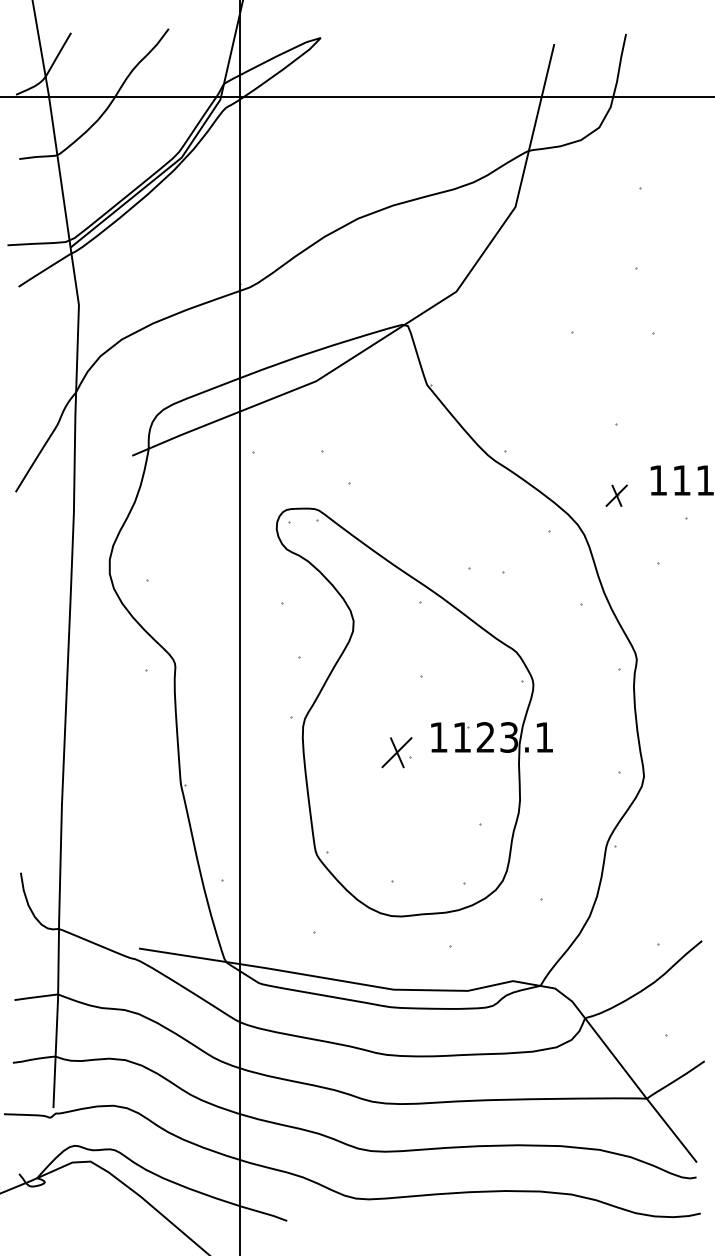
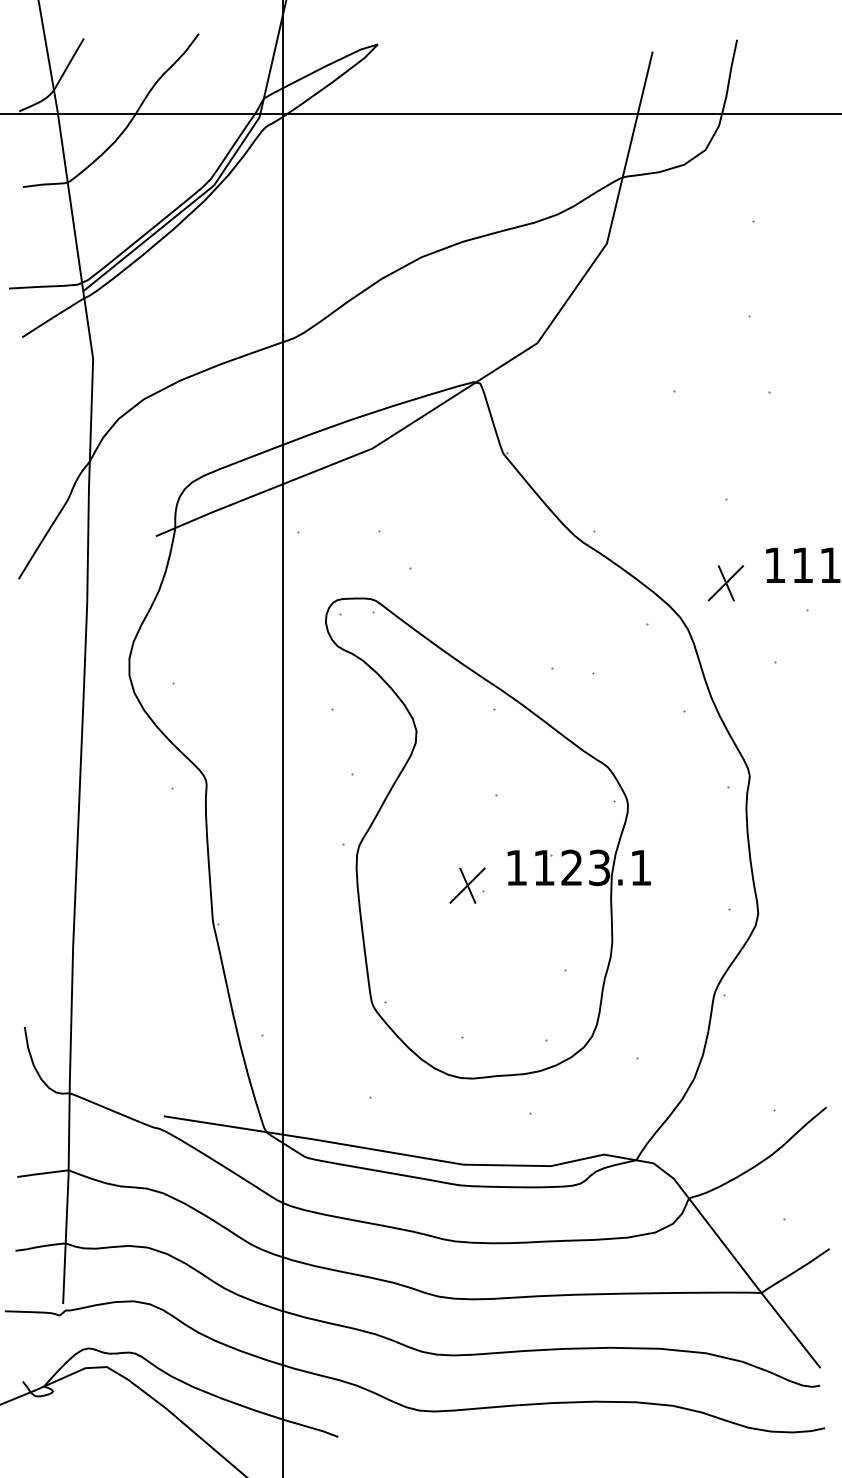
part: (616, 495) -> (725, 583), size x1.43

